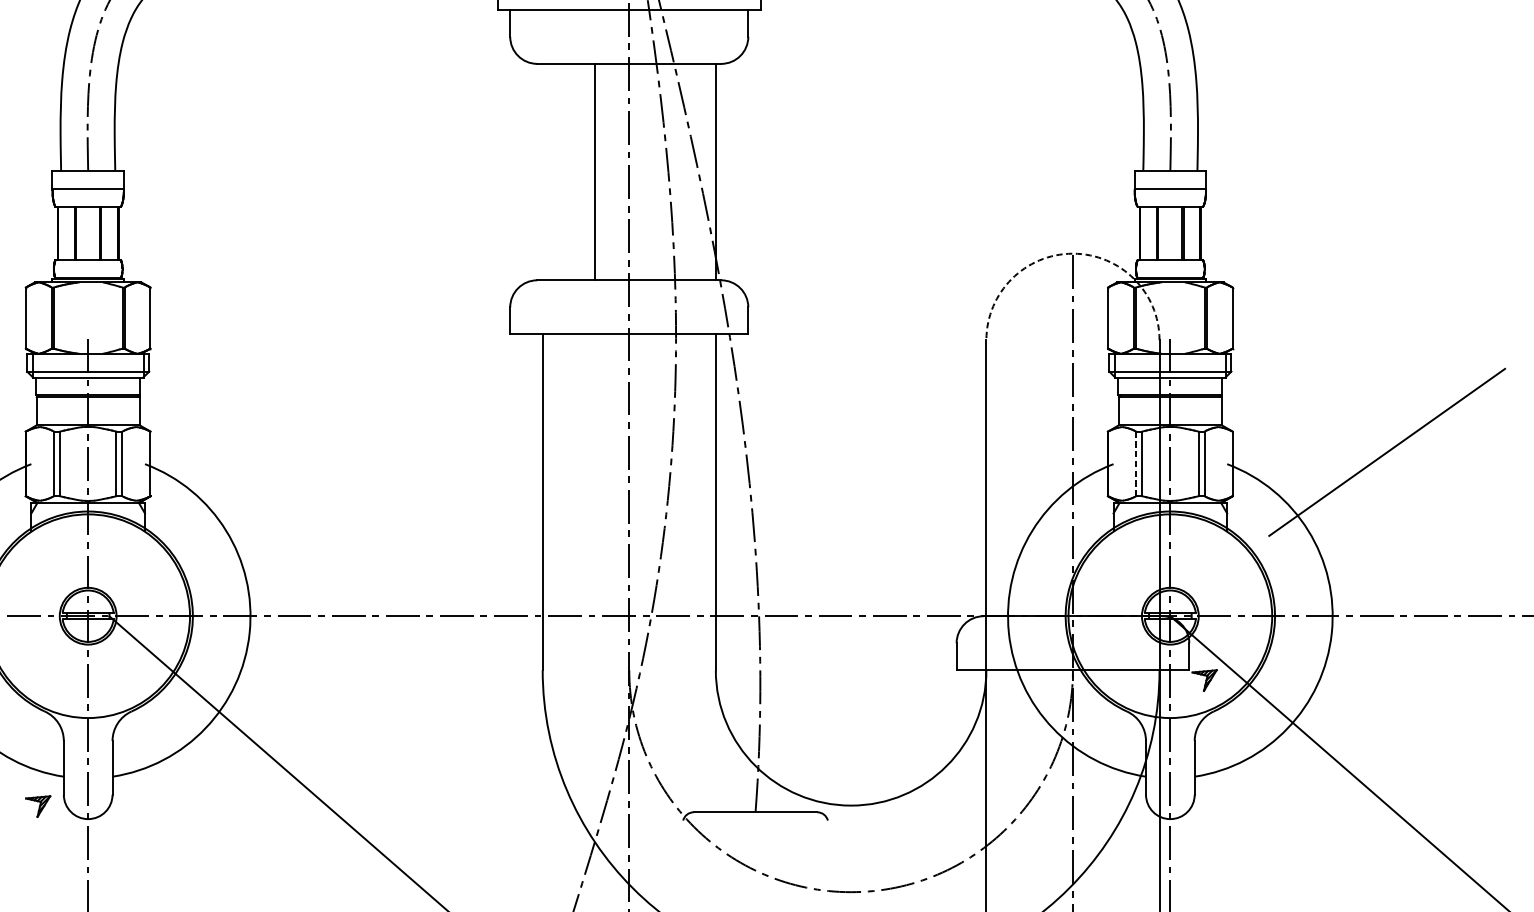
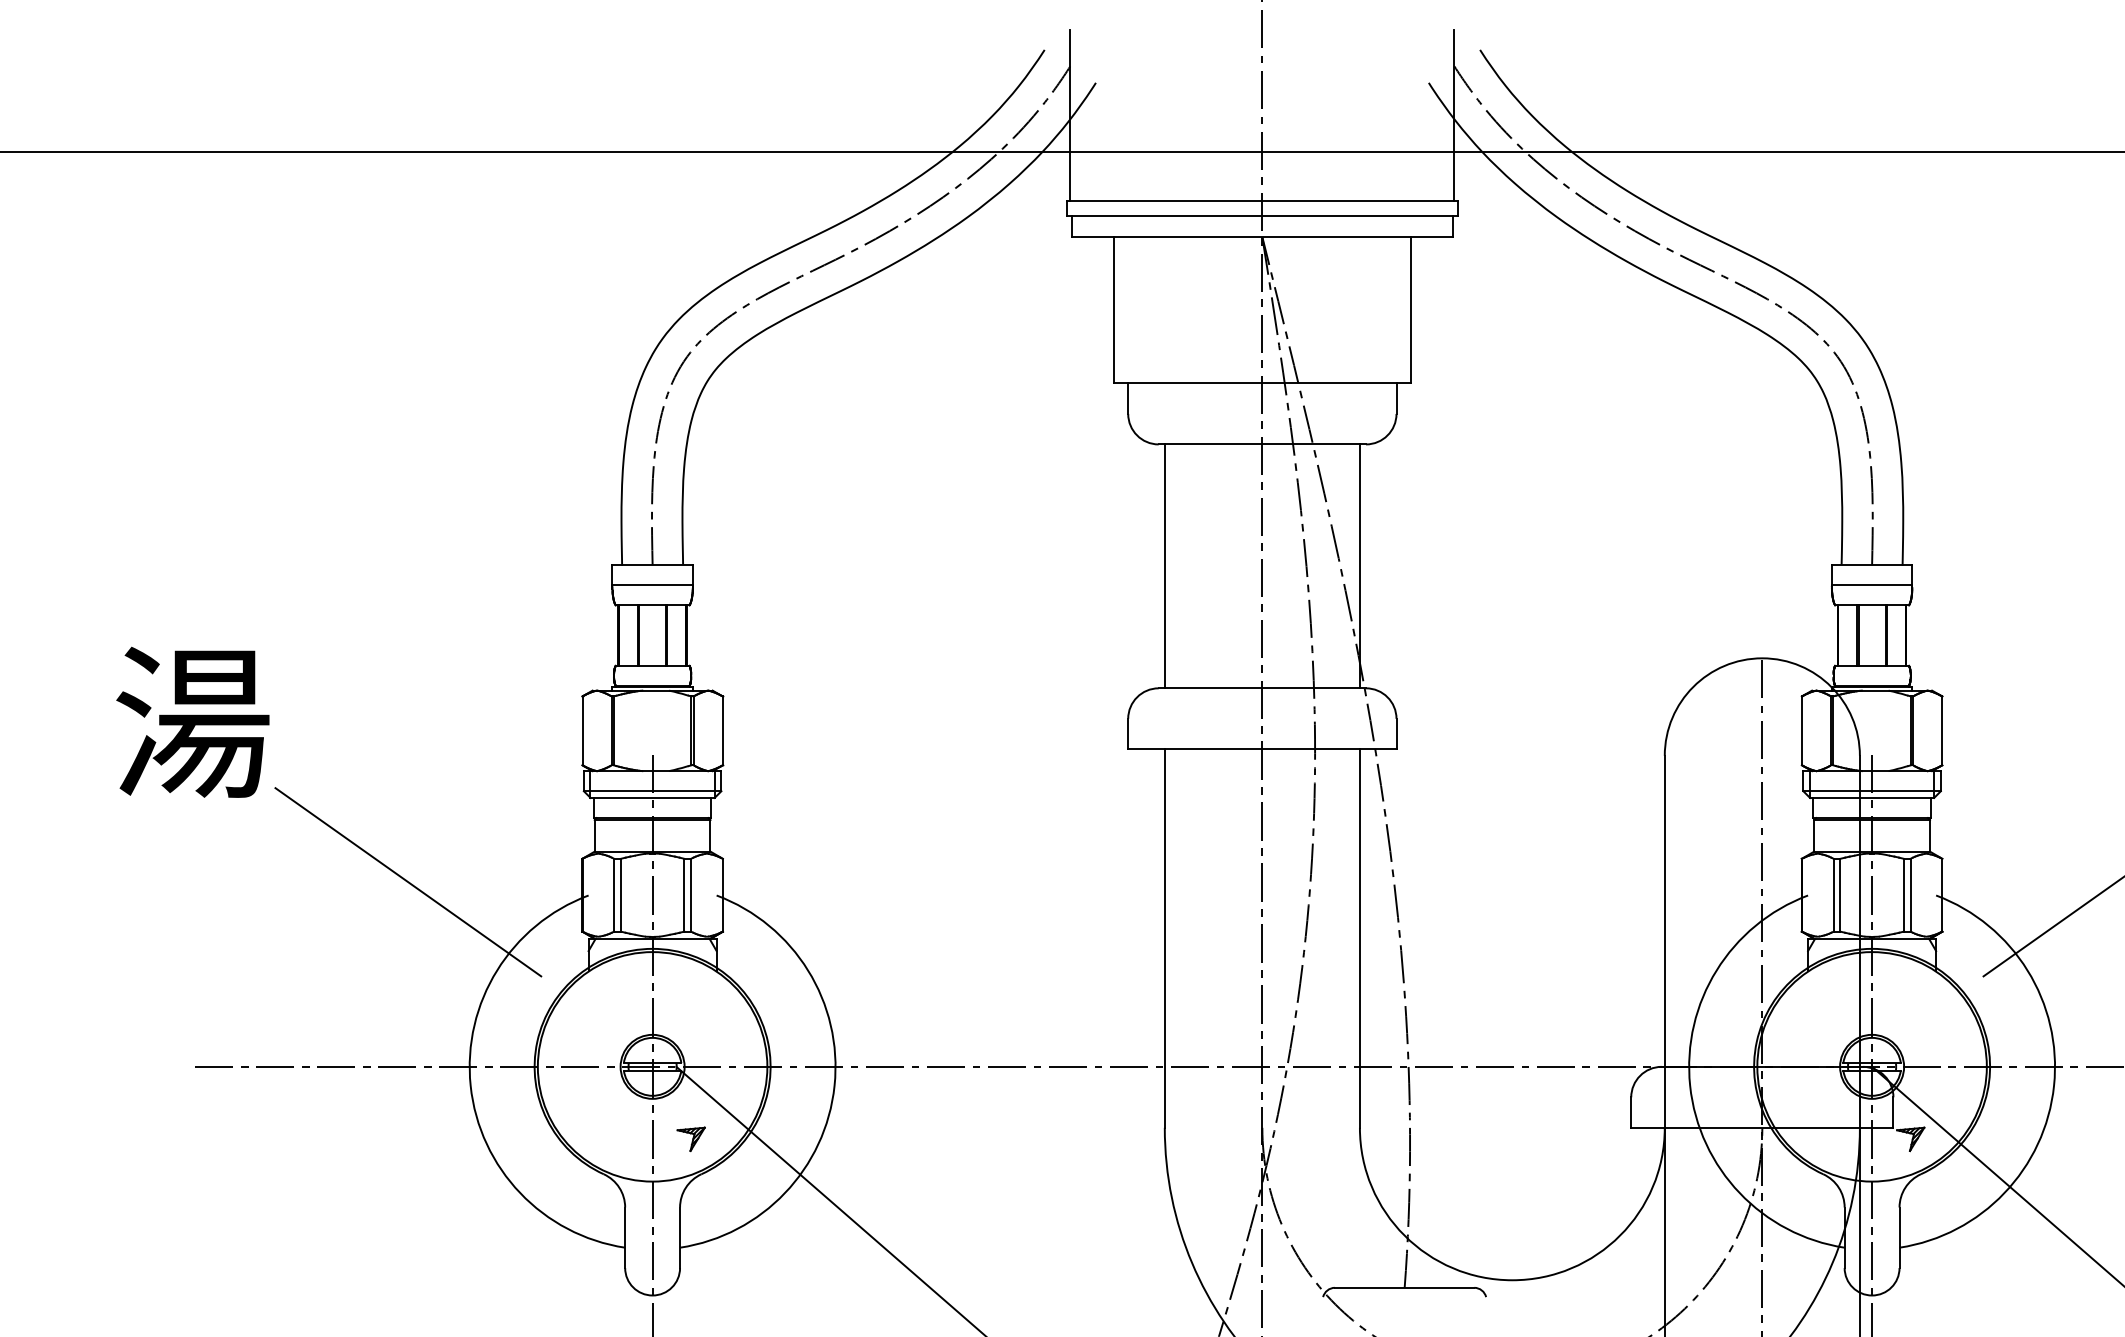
line: (594, 172) -> (1164, 566), moved
arc: (1073, 253) -> (1762, 658), dashed -> solid
line: (1136, 464) -> (1833, 895), dashed -> solid
part: (37, 806) -> (690, 1139), moved

